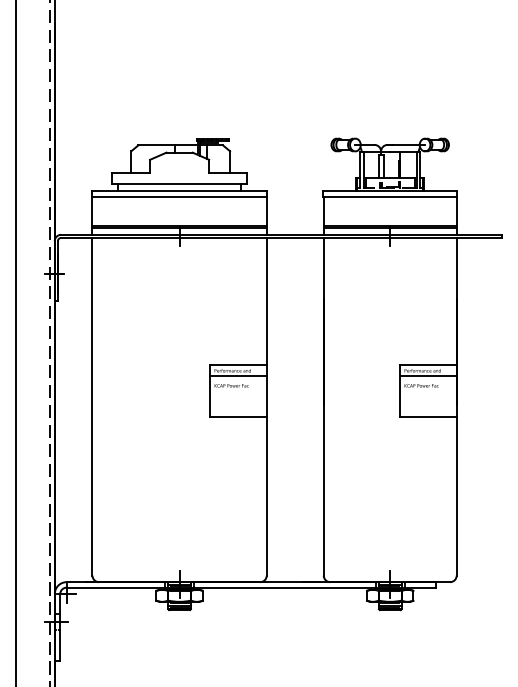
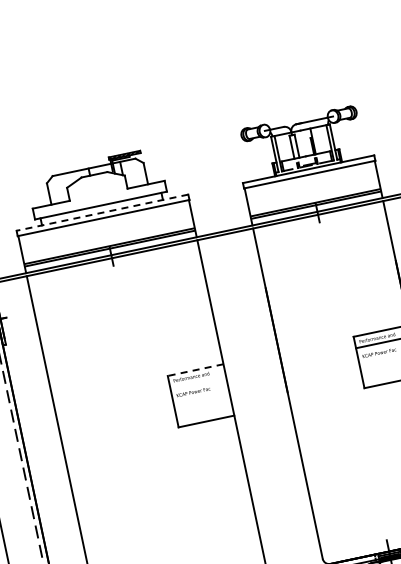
line: (179, 191) -> (102, 212), solid -> dashed
line: (237, 364) -> (194, 370), solid -> dashed
line: (237, 376) -> (197, 381), removed

